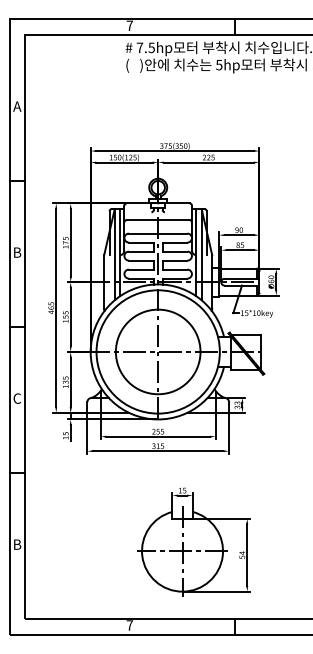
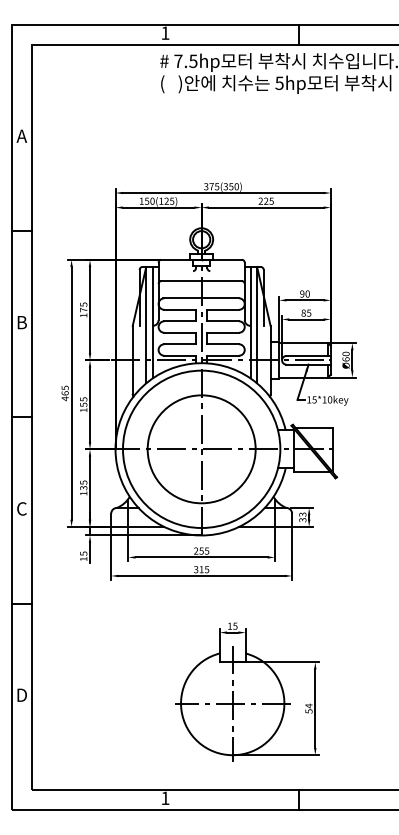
text: (129, 25) -> (165, 32), 7 -> 1
text: (17, 544) -> (21, 694), B -> D
text: (129, 624) -> (165, 797), 7 -> 1

